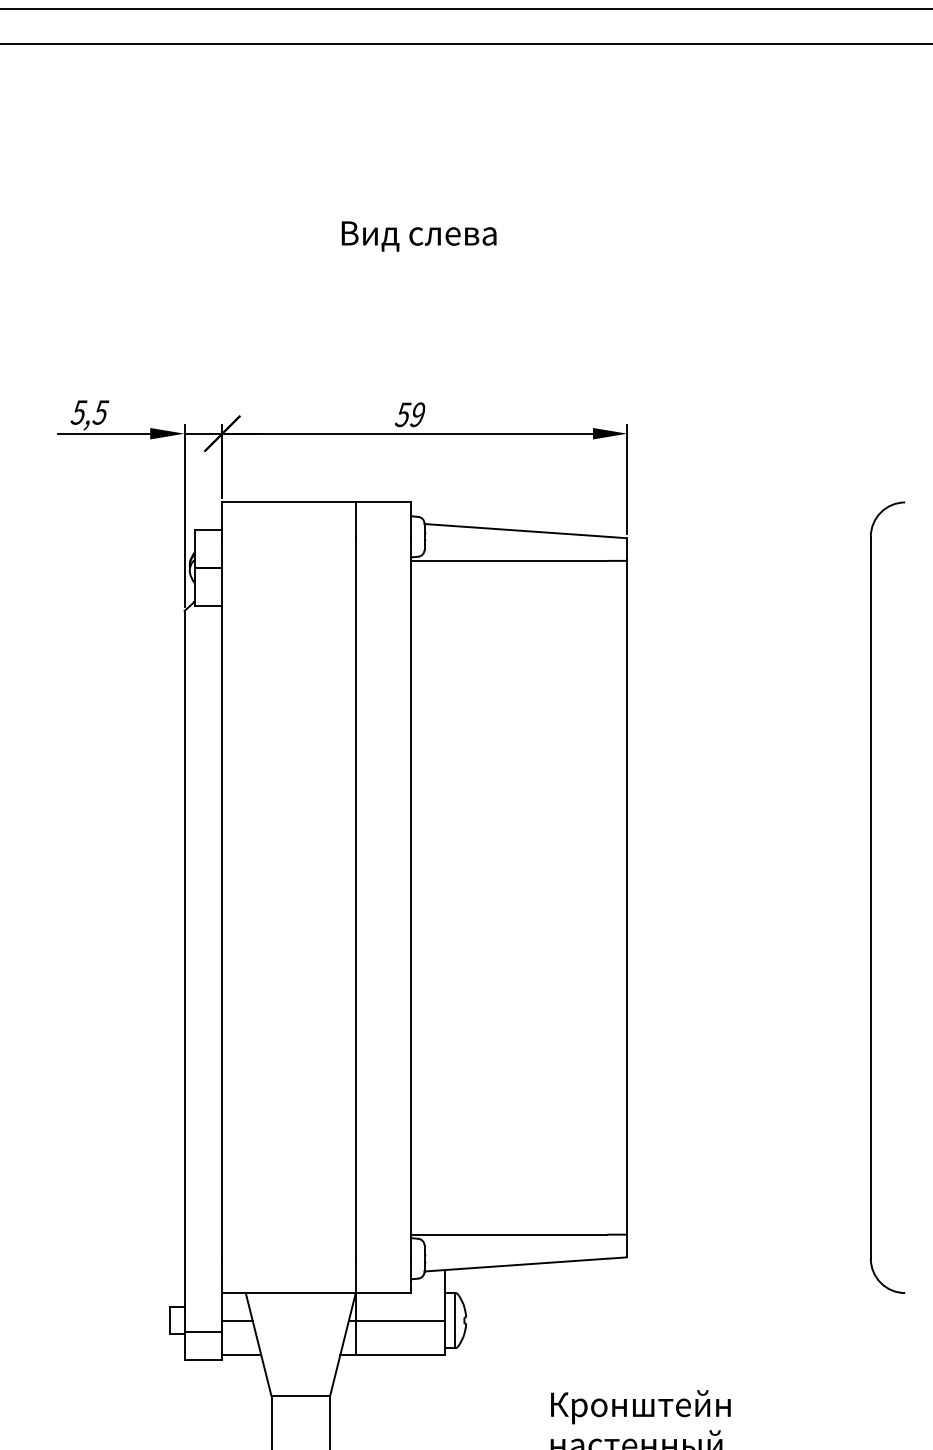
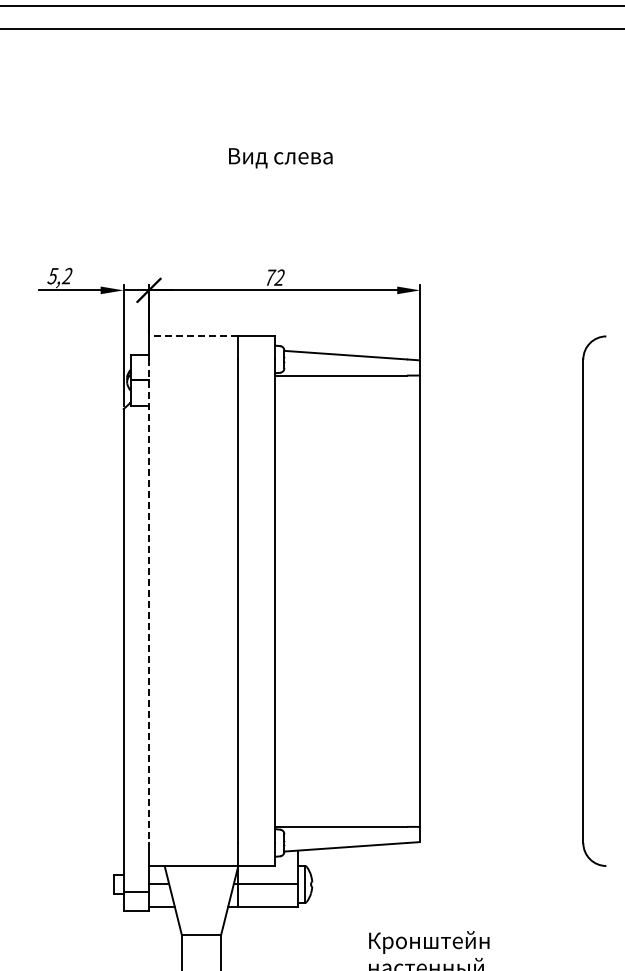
text: (100, 411) -> (67, 275), 5,5 -> 5,2
text: (409, 414) -> (274, 277), 59 -> 72
line: (288, 502) -> (193, 336), solid -> dashed
line: (223, 898) -> (149, 601), solid -> dashed

